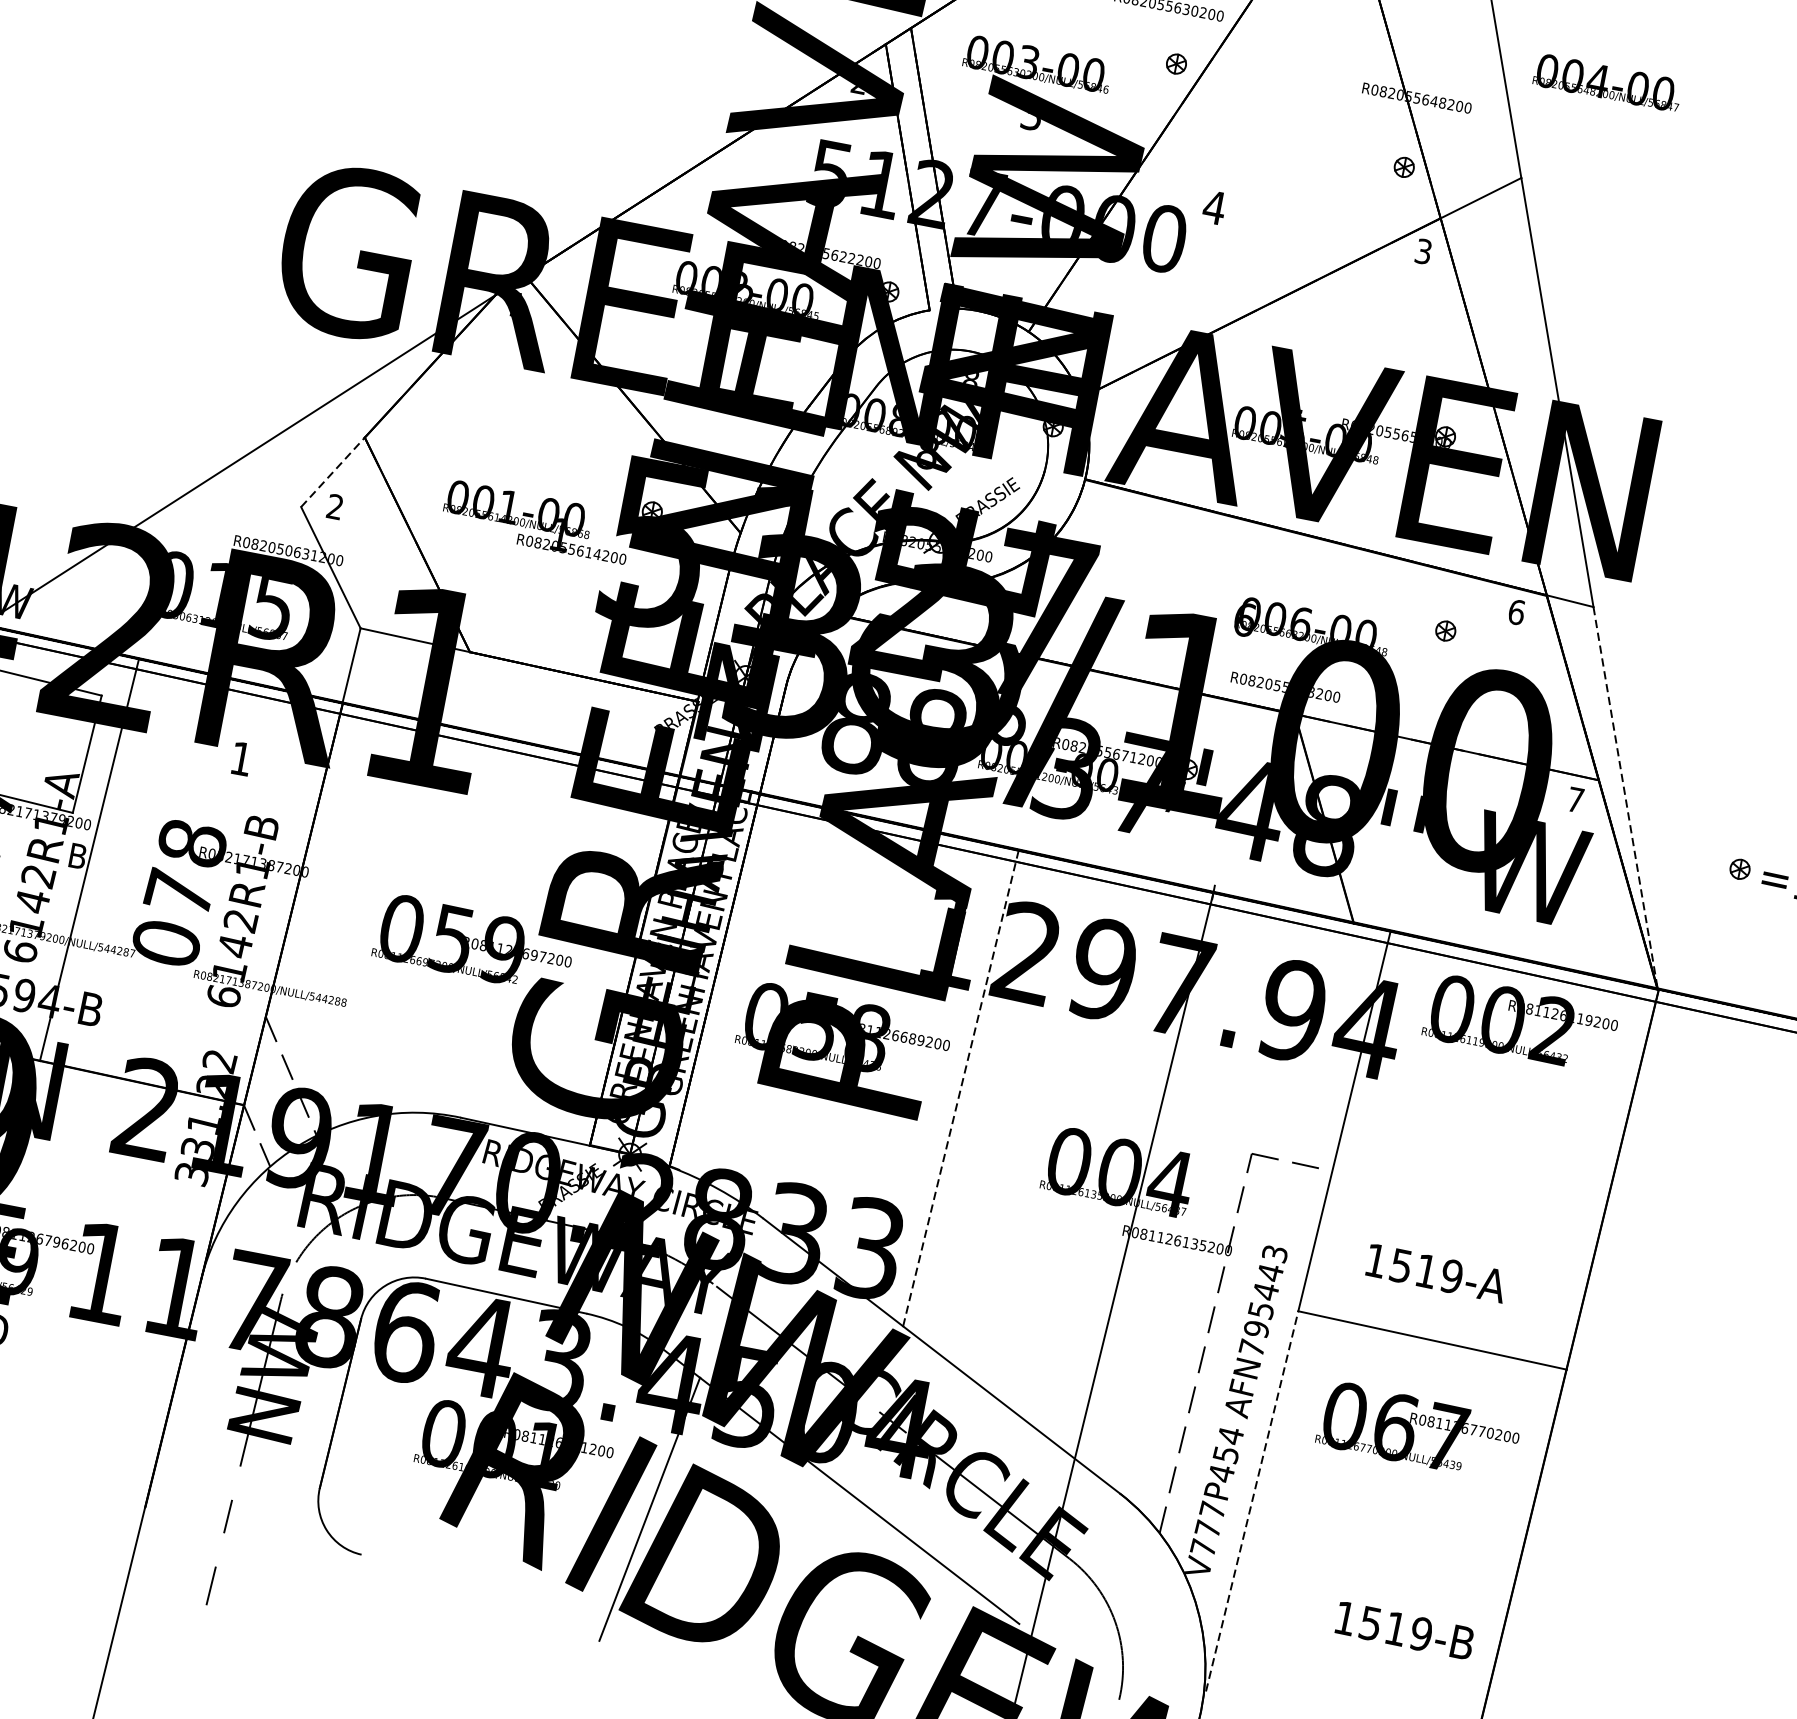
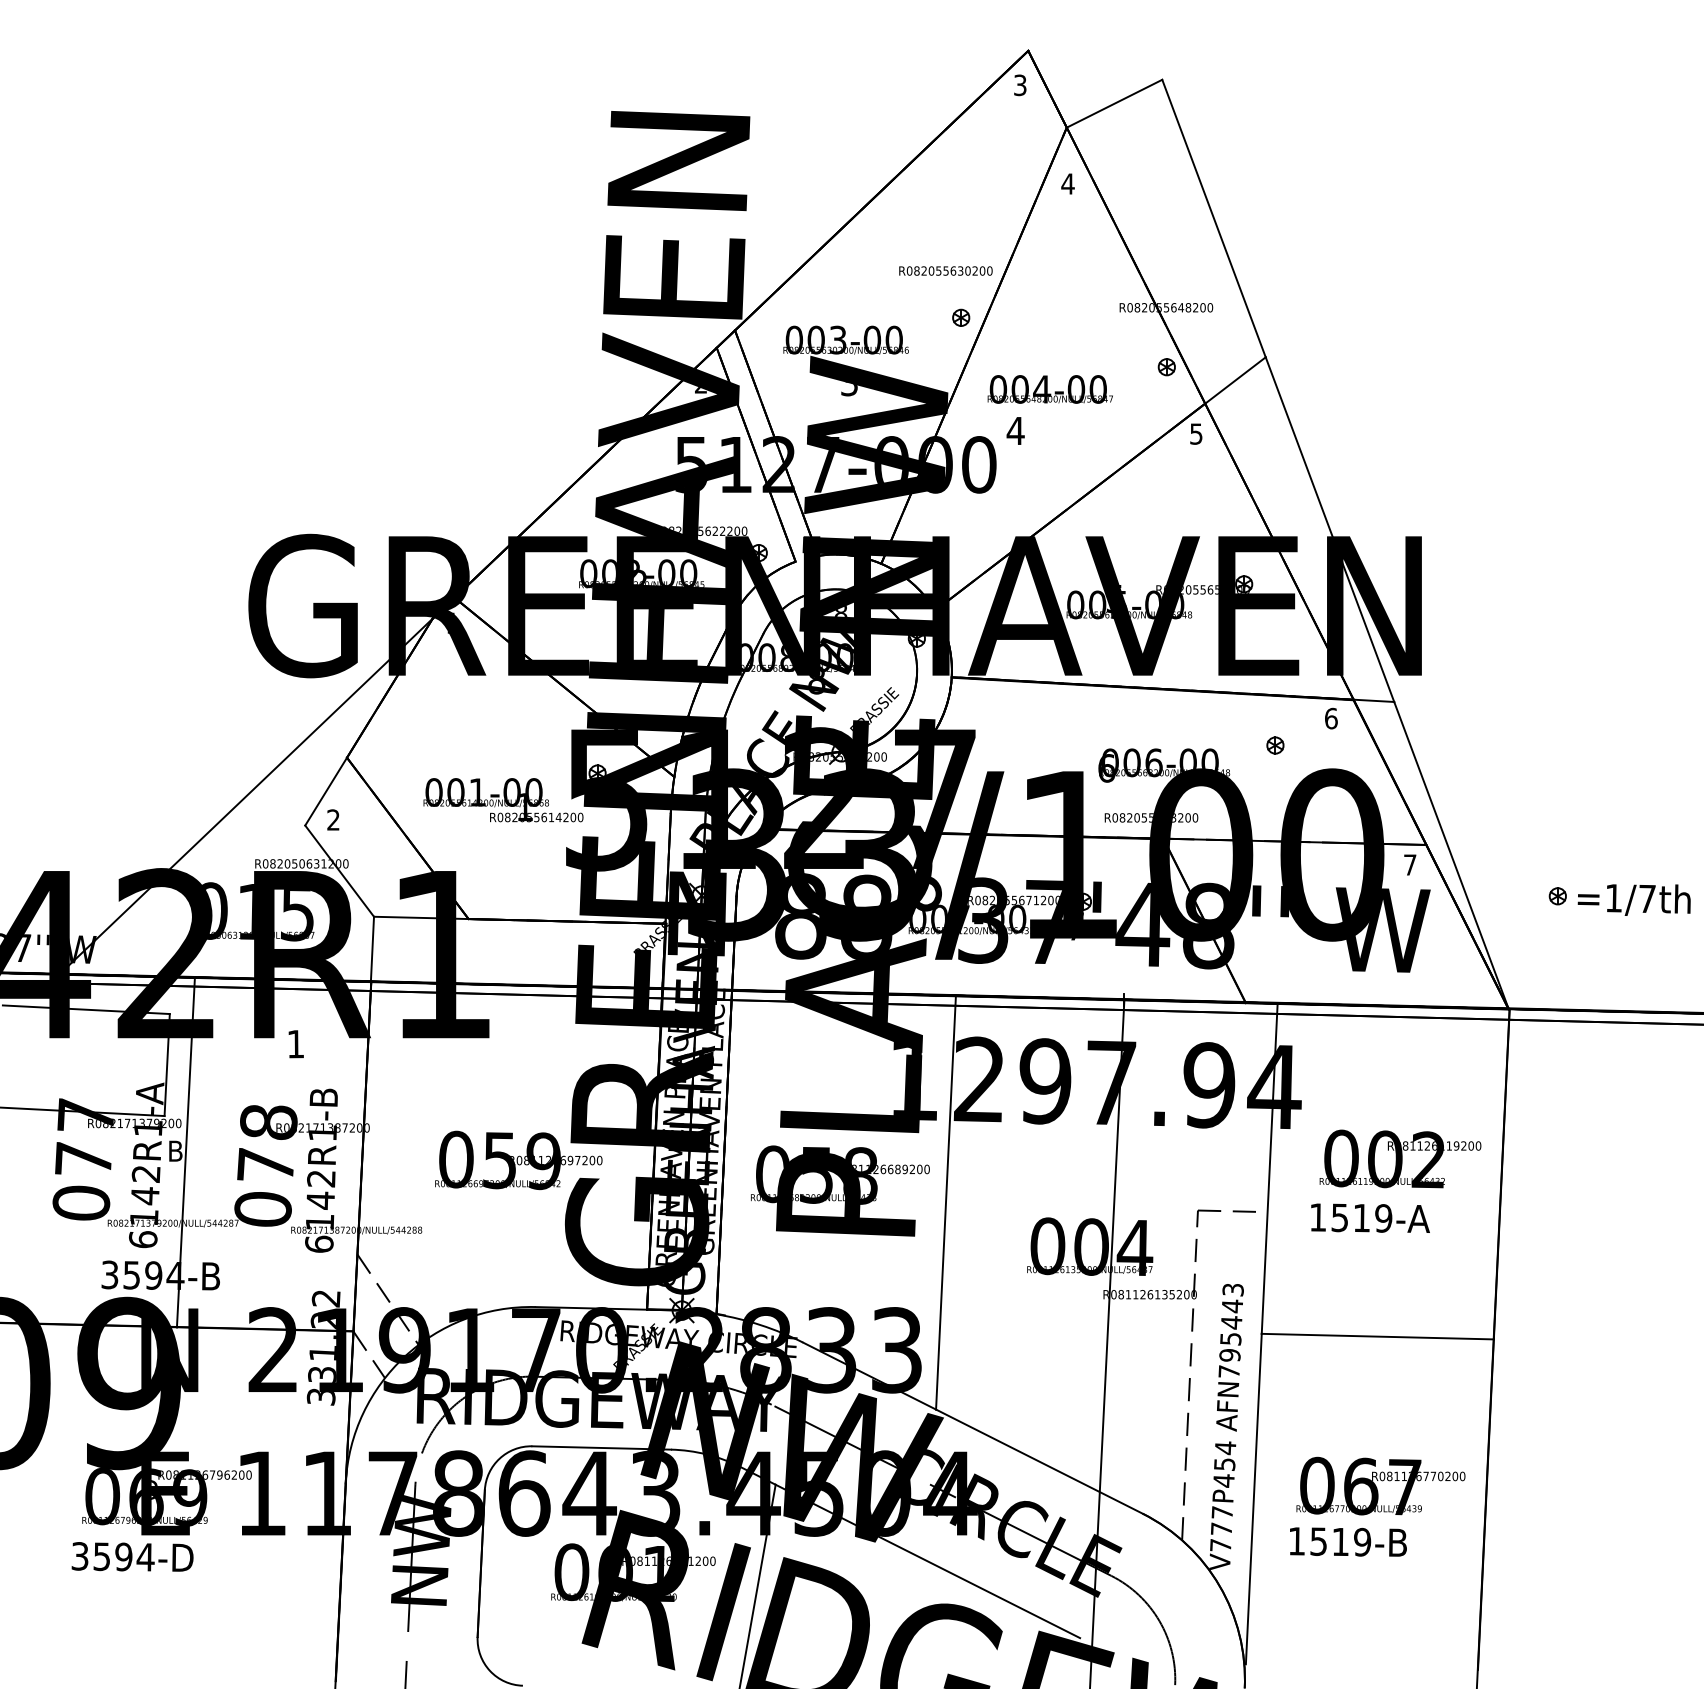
text: (1606, 82) -> (1049, 389), moved
text: (1423, 251) -> (1196, 433), 3 -> 5
line: (333, 472) -> (326, 791), dashed -> solid
line: (1625, 798) -> (1451, 855), dashed -> solid
text: (1521, 1022) -> (1400, 1158), moved
line: (961, 1088) -> (946, 1202), dashed -> solid
text: (1436, 1272) -> (1370, 1217), moved
text: (1418, 1430) -> (1380, 1485), moved
line: (1251, 1500) -> (1253, 1498), dashed -> solid
text: (1405, 1630) -> (1348, 1541), moved

